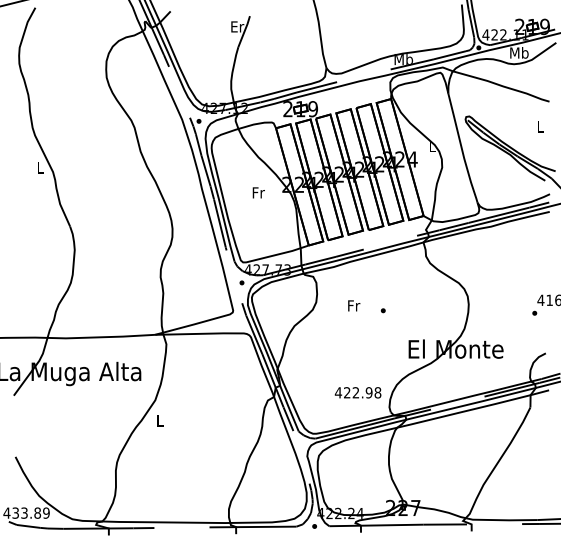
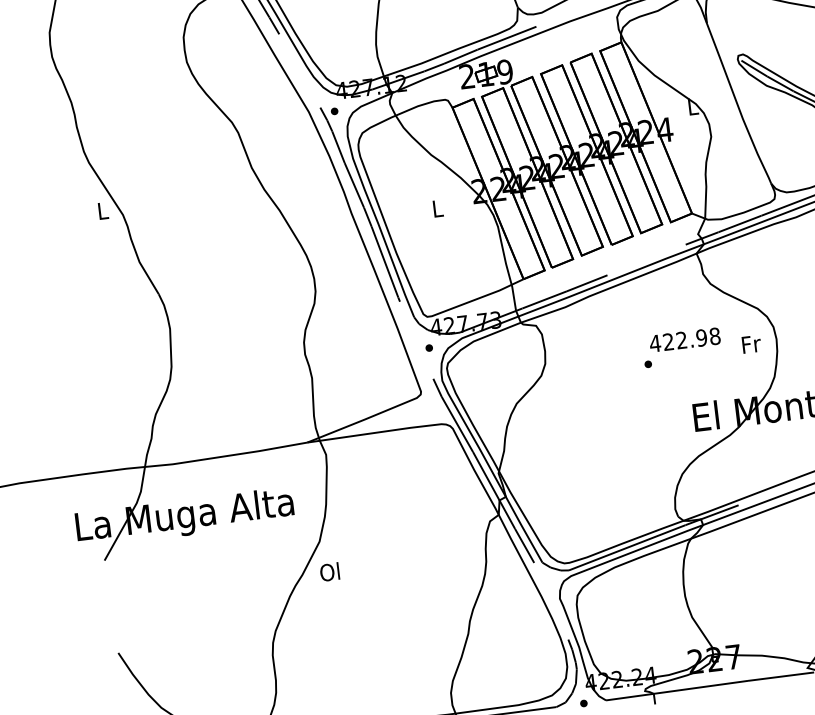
text: (258, 192) -> (437, 208), Fr -> L
text: (354, 305) -> (752, 343), moved
text: (357, 392) -> (684, 339), moved
text: (159, 420) -> (329, 571), L -> Ol

